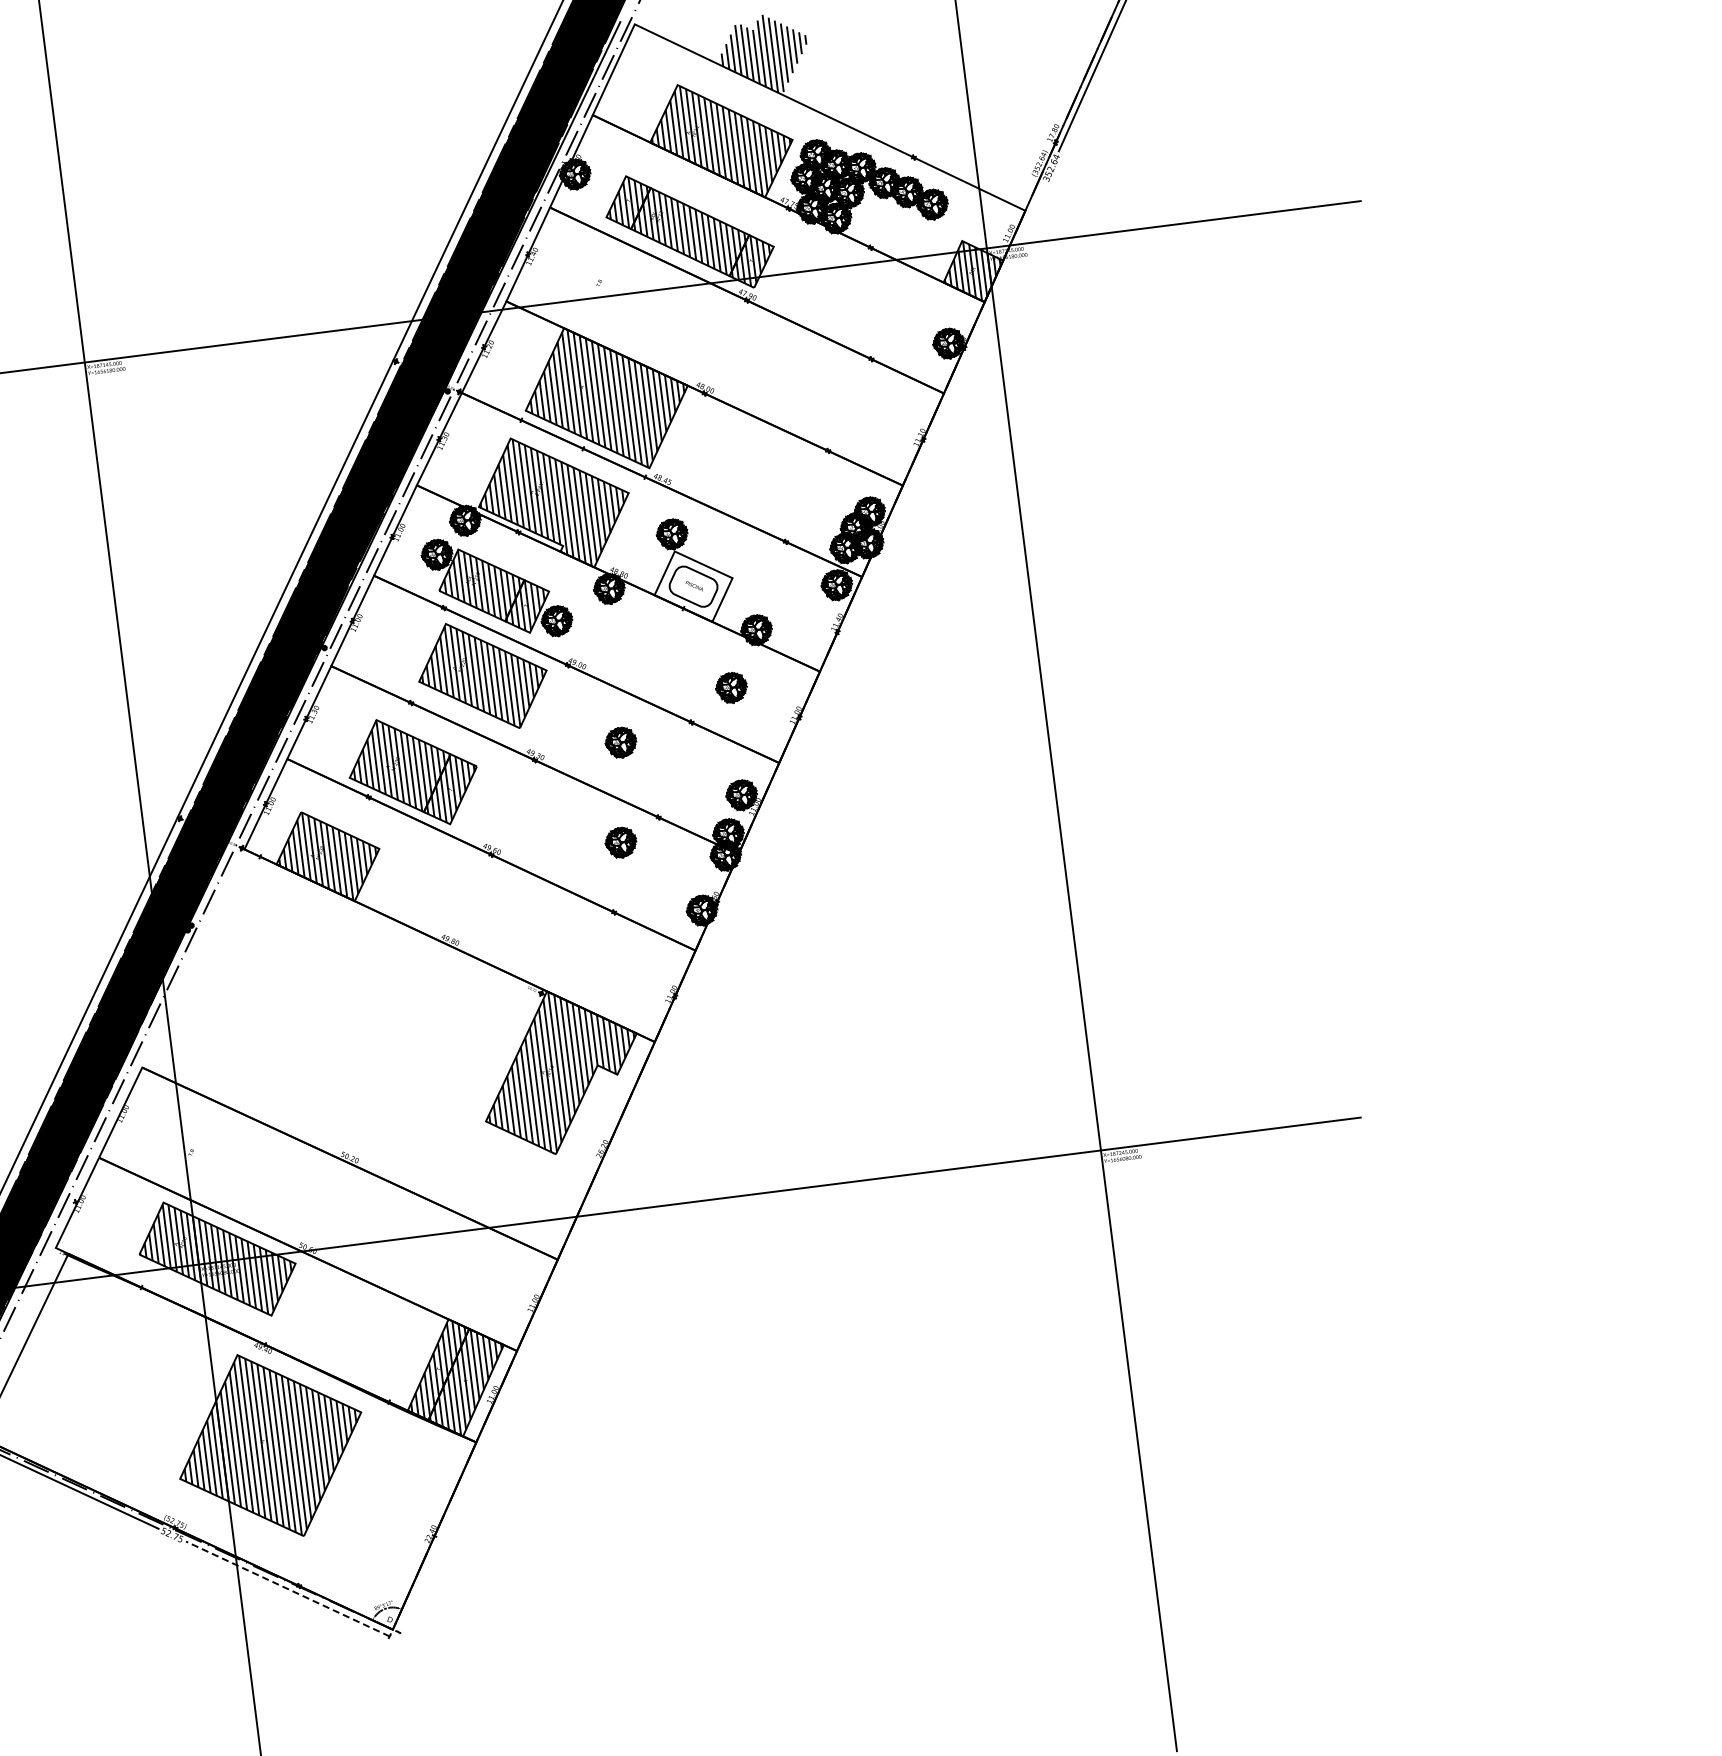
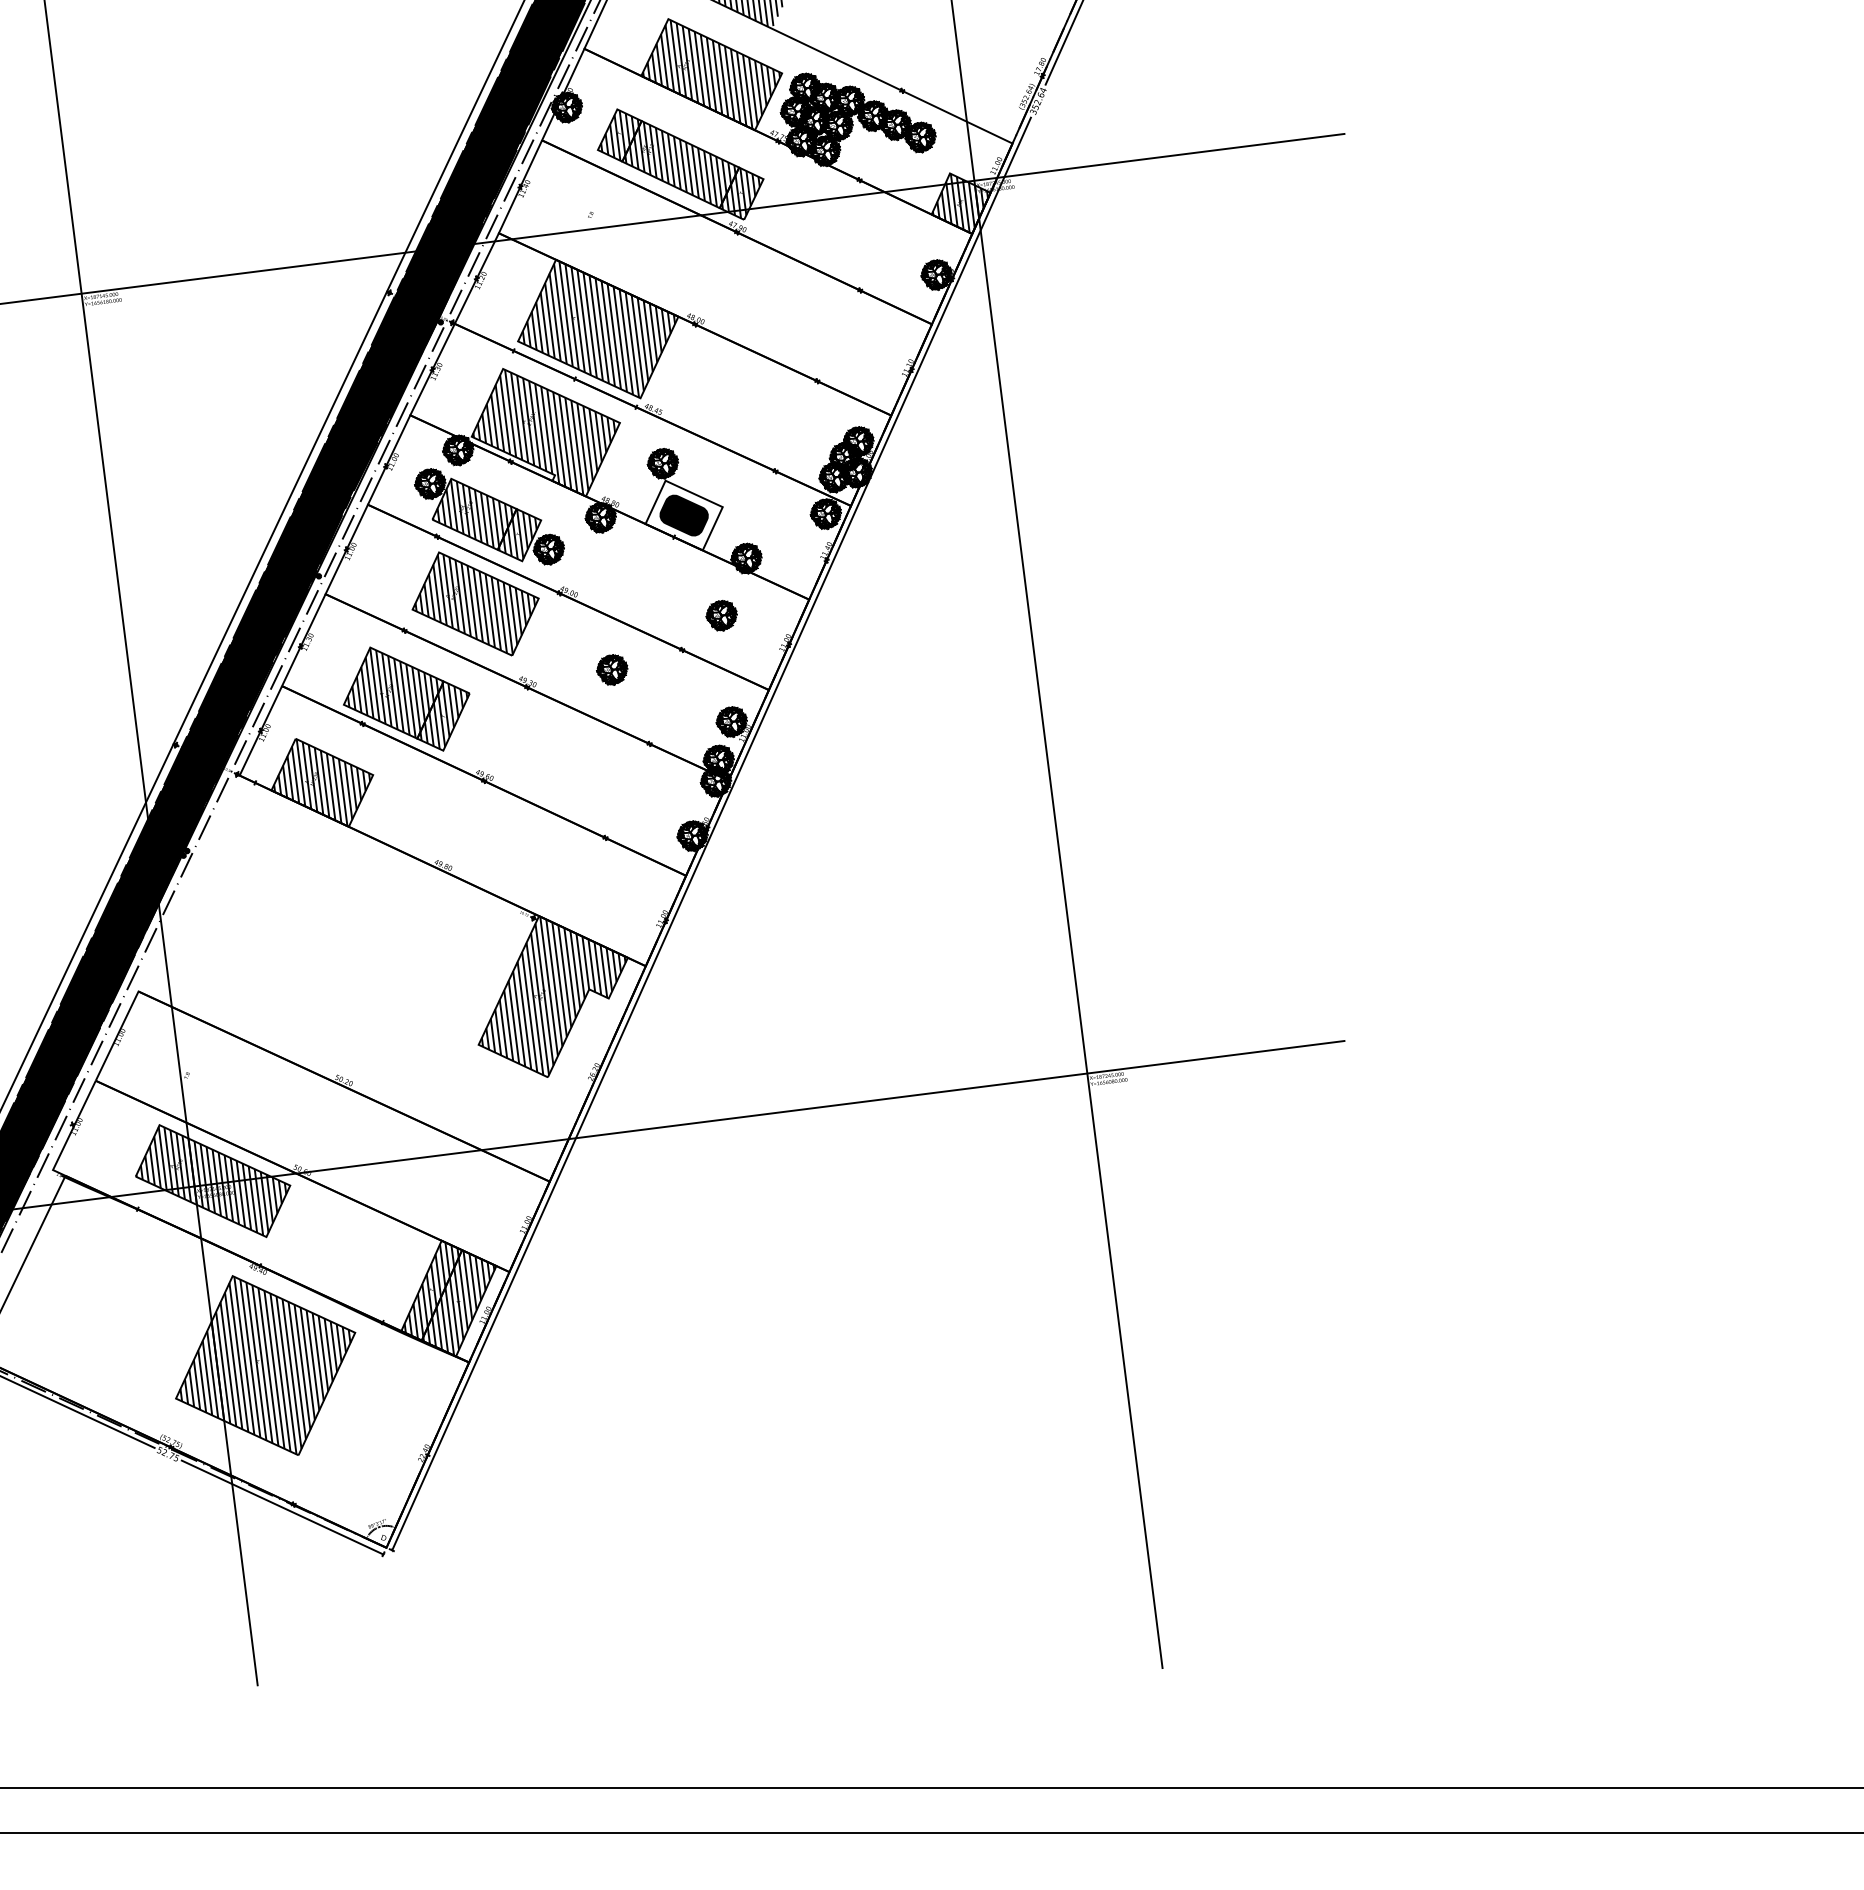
fill: (692, 586) -> (683, 515), added
part: (621, 842) -> (612, 768), removed
line: (721, 907) -> (711, 833), added
line: (287, 1588) -> (282, 1507), dashed -> solid

